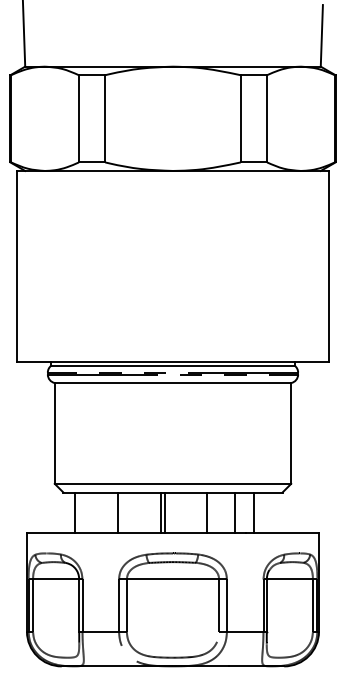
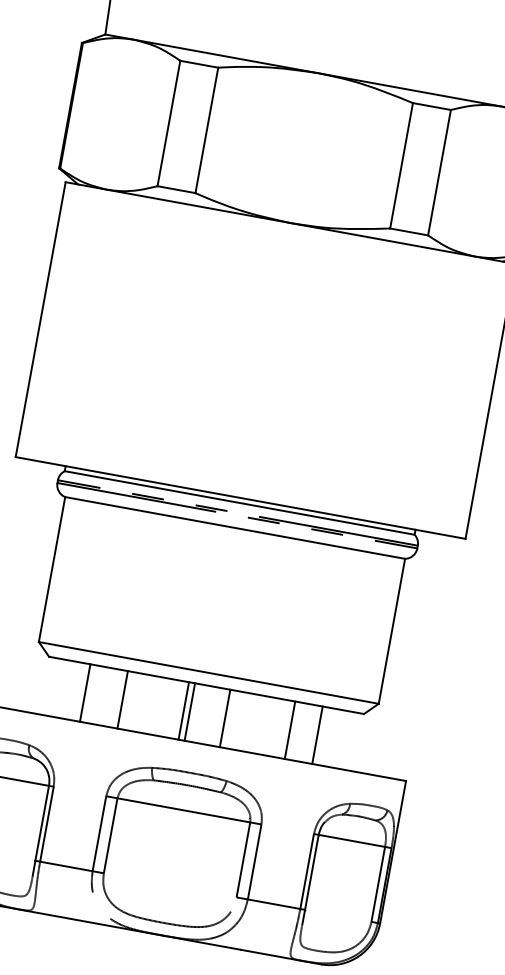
line: (75, 512) -> (85, 693), moved
line: (206, 512) -> (225, 718), moved

